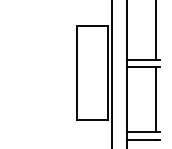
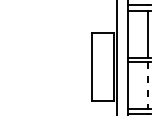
line: (156, 100) -> (148, 86), solid -> dashed

